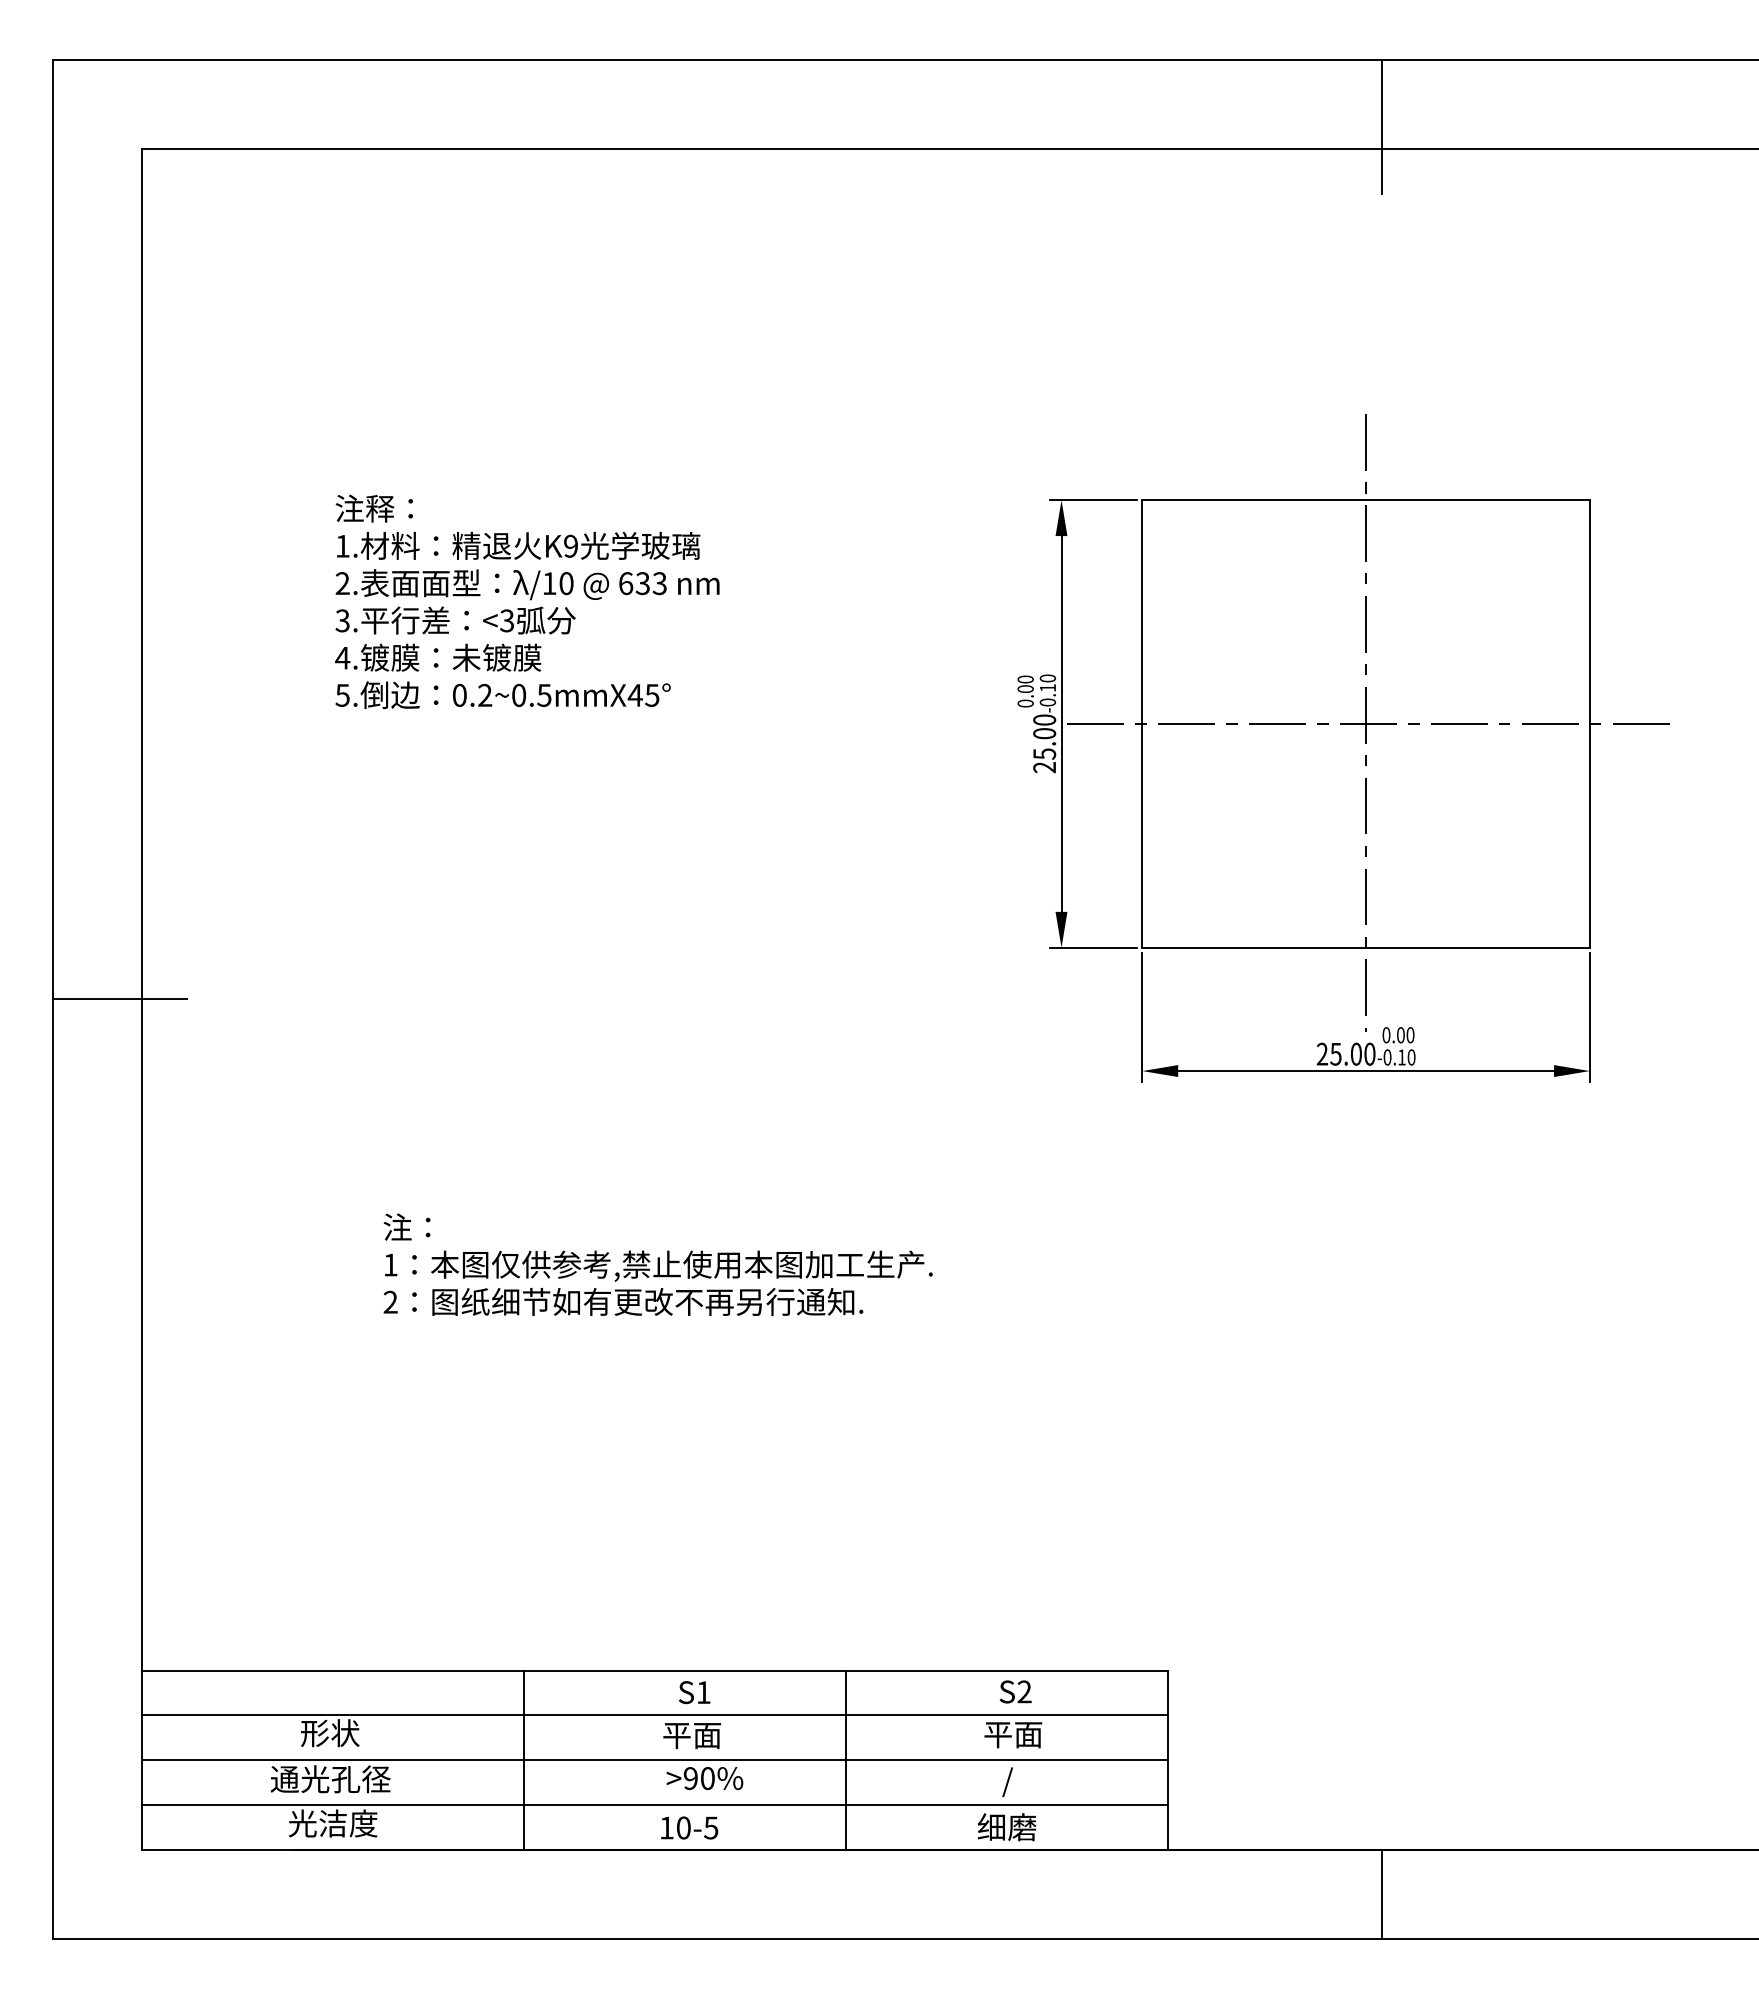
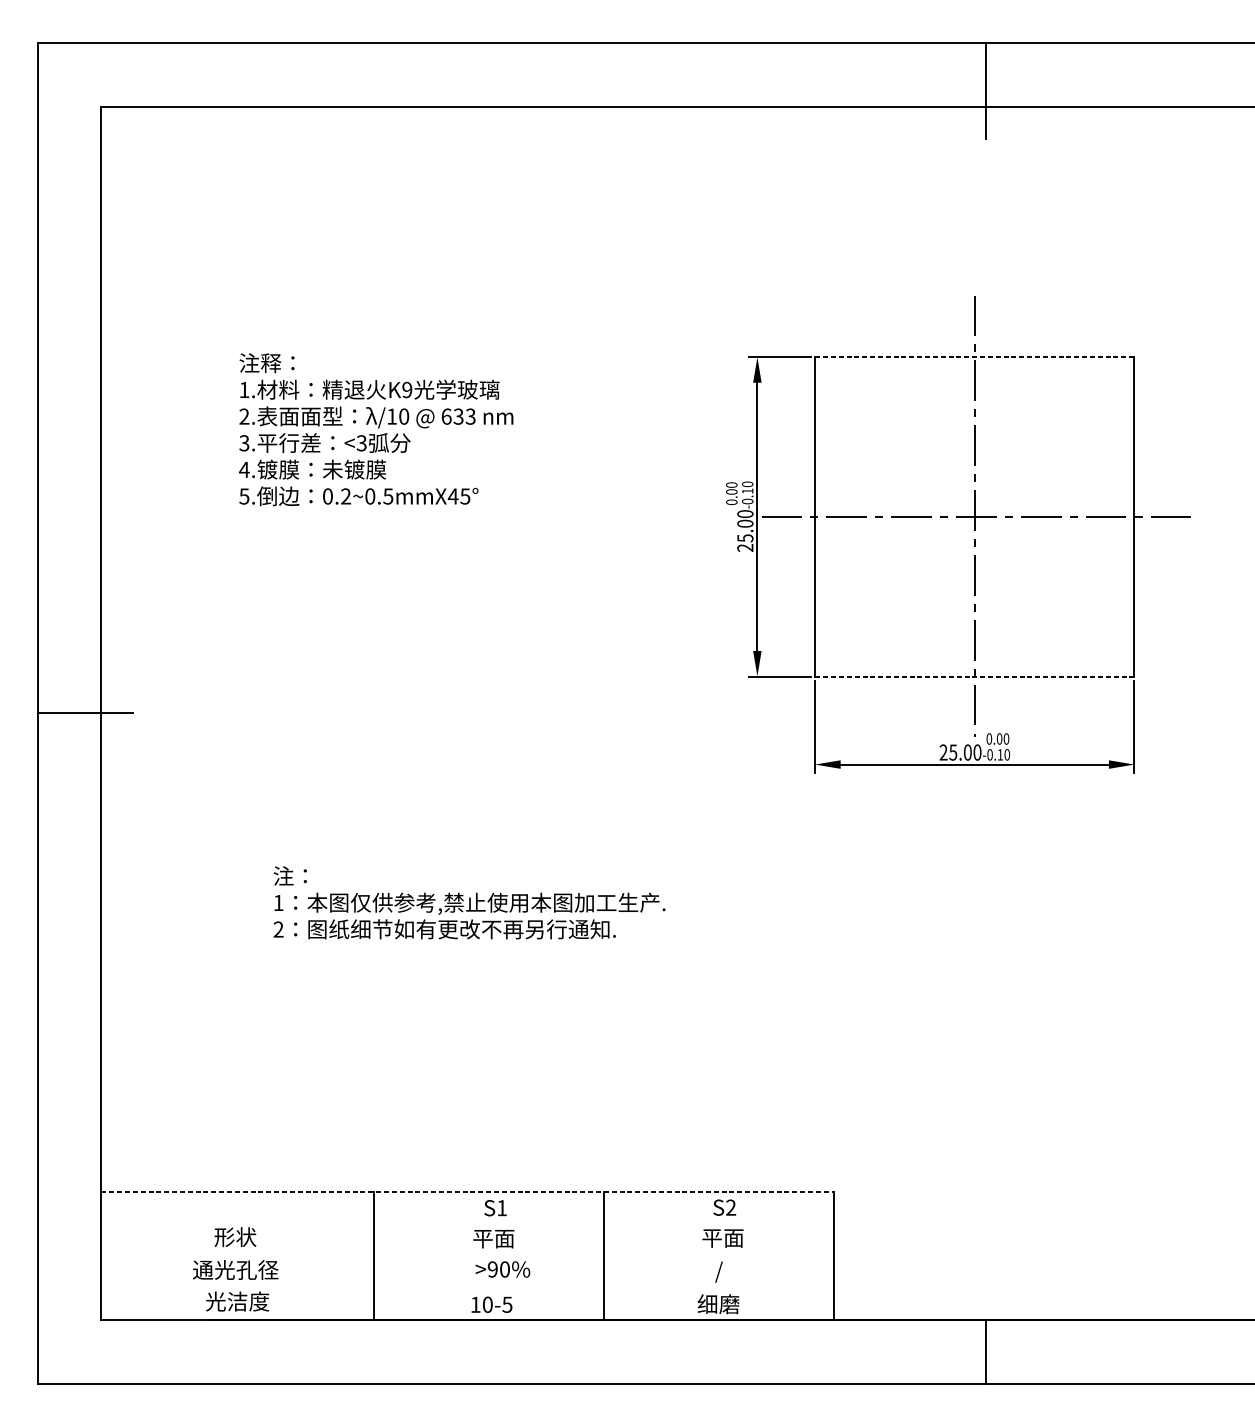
line: (1366, 500) -> (975, 357), solid -> dashed
line: (1366, 947) -> (975, 676), solid -> dashed
line: (655, 1670) -> (467, 1192), solid -> dashed
line: (655, 1715) -> (467, 1224), removed
line: (655, 1760) -> (467, 1256), removed
line: (655, 1804) -> (467, 1288), removed

